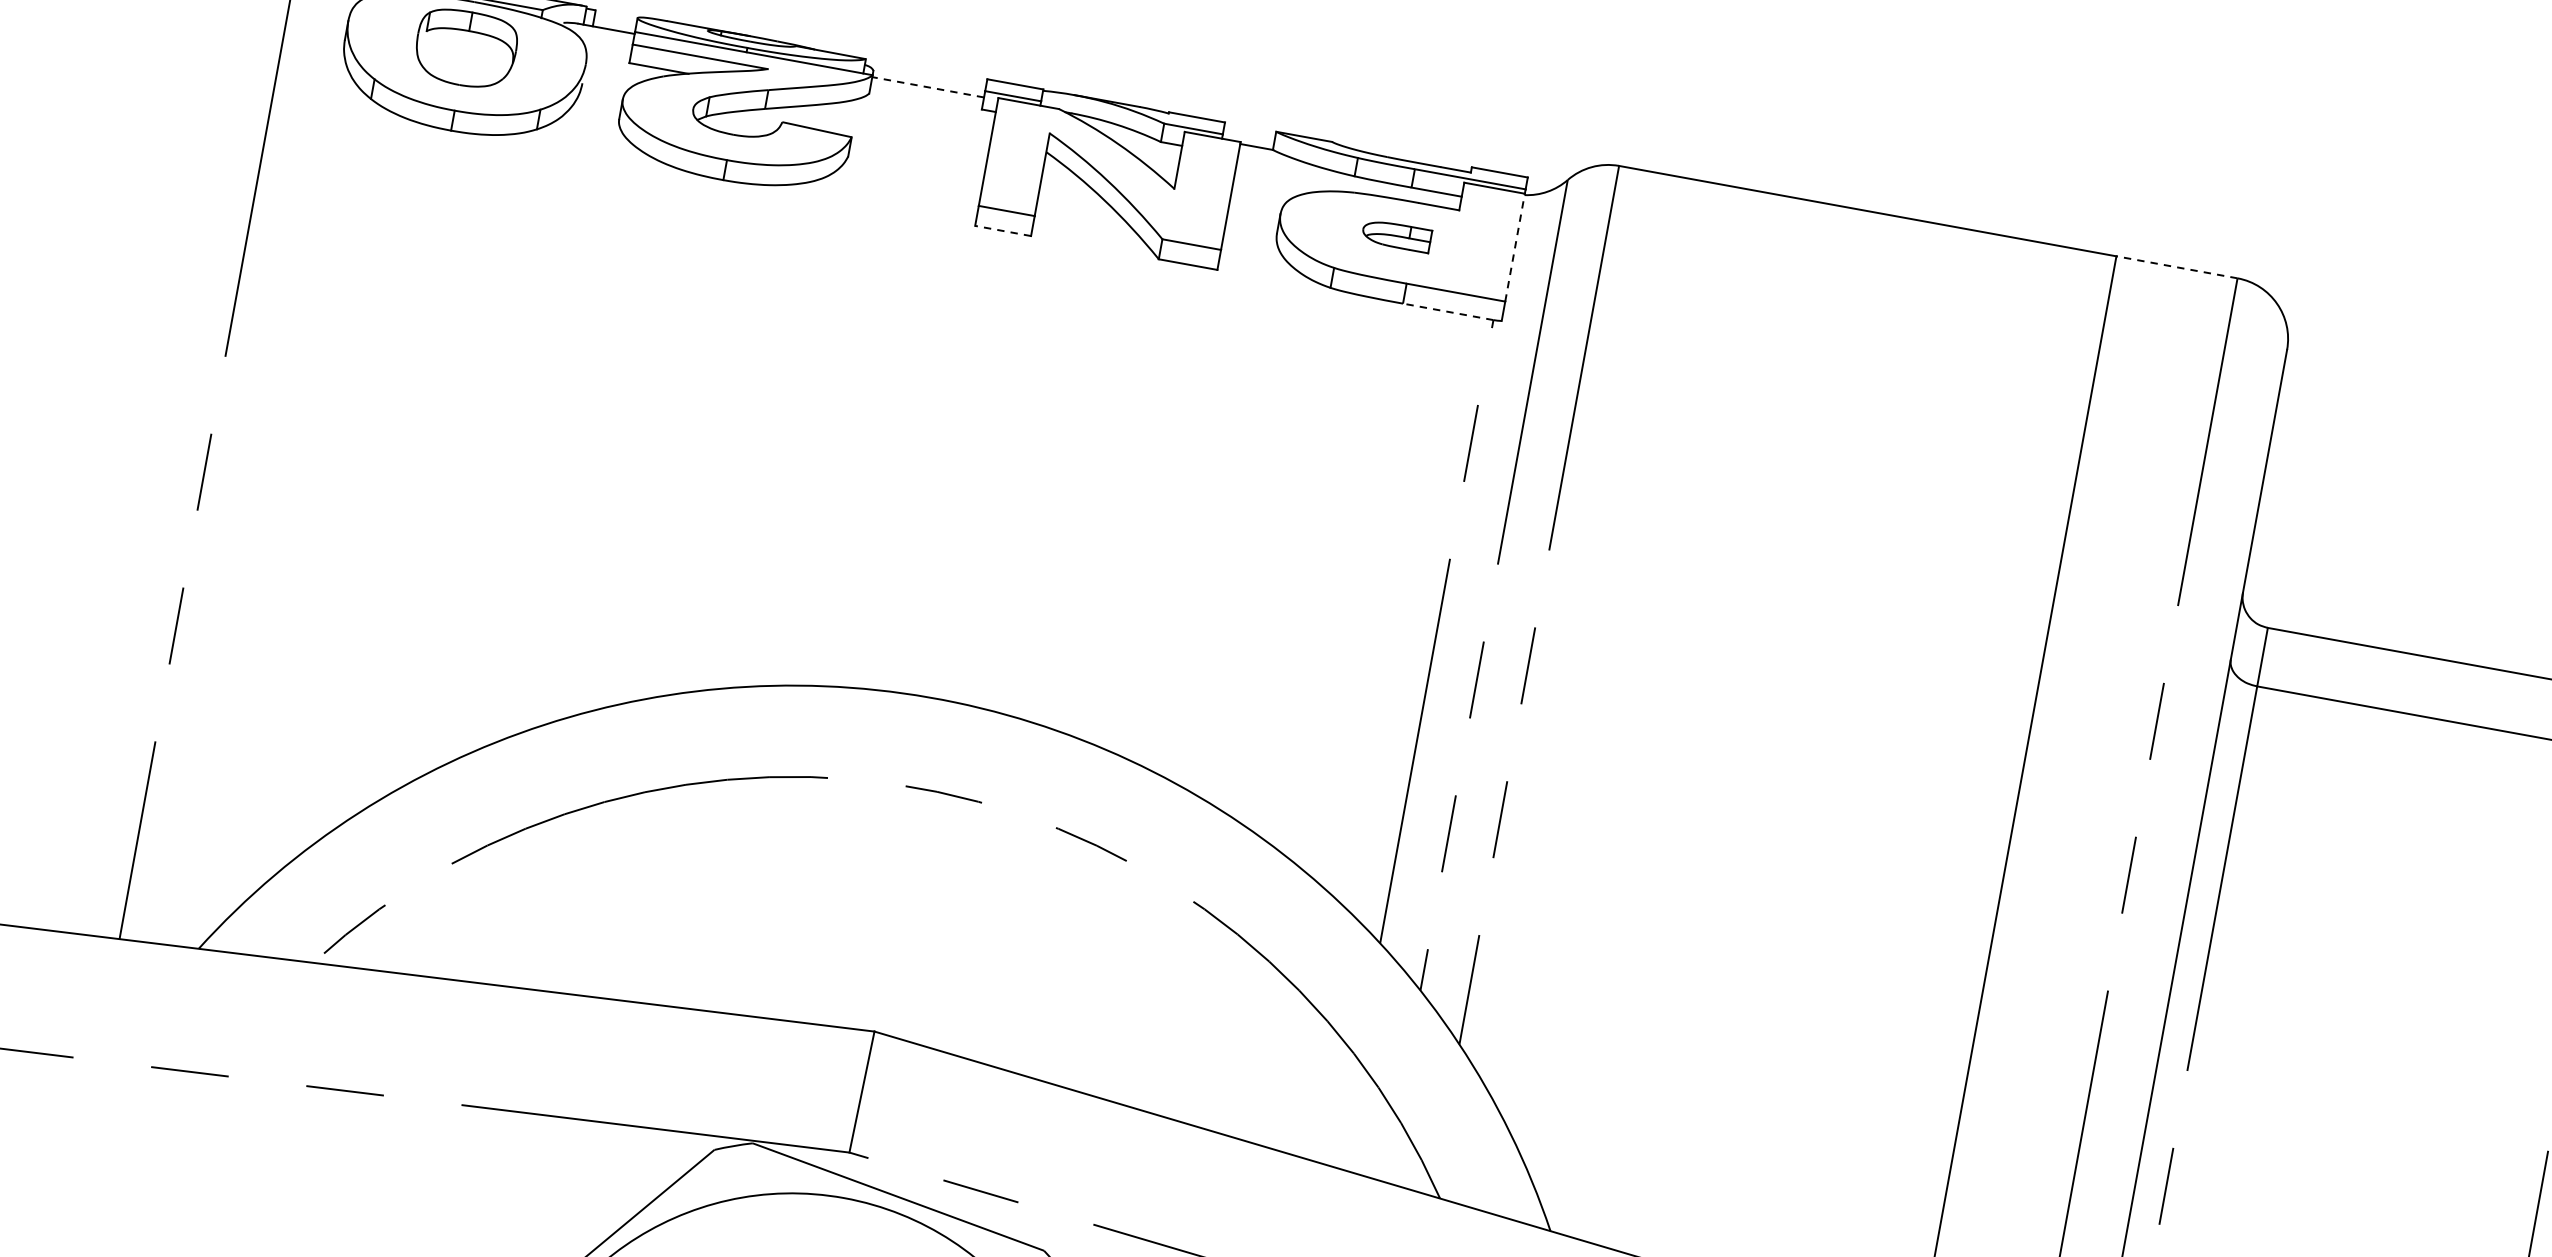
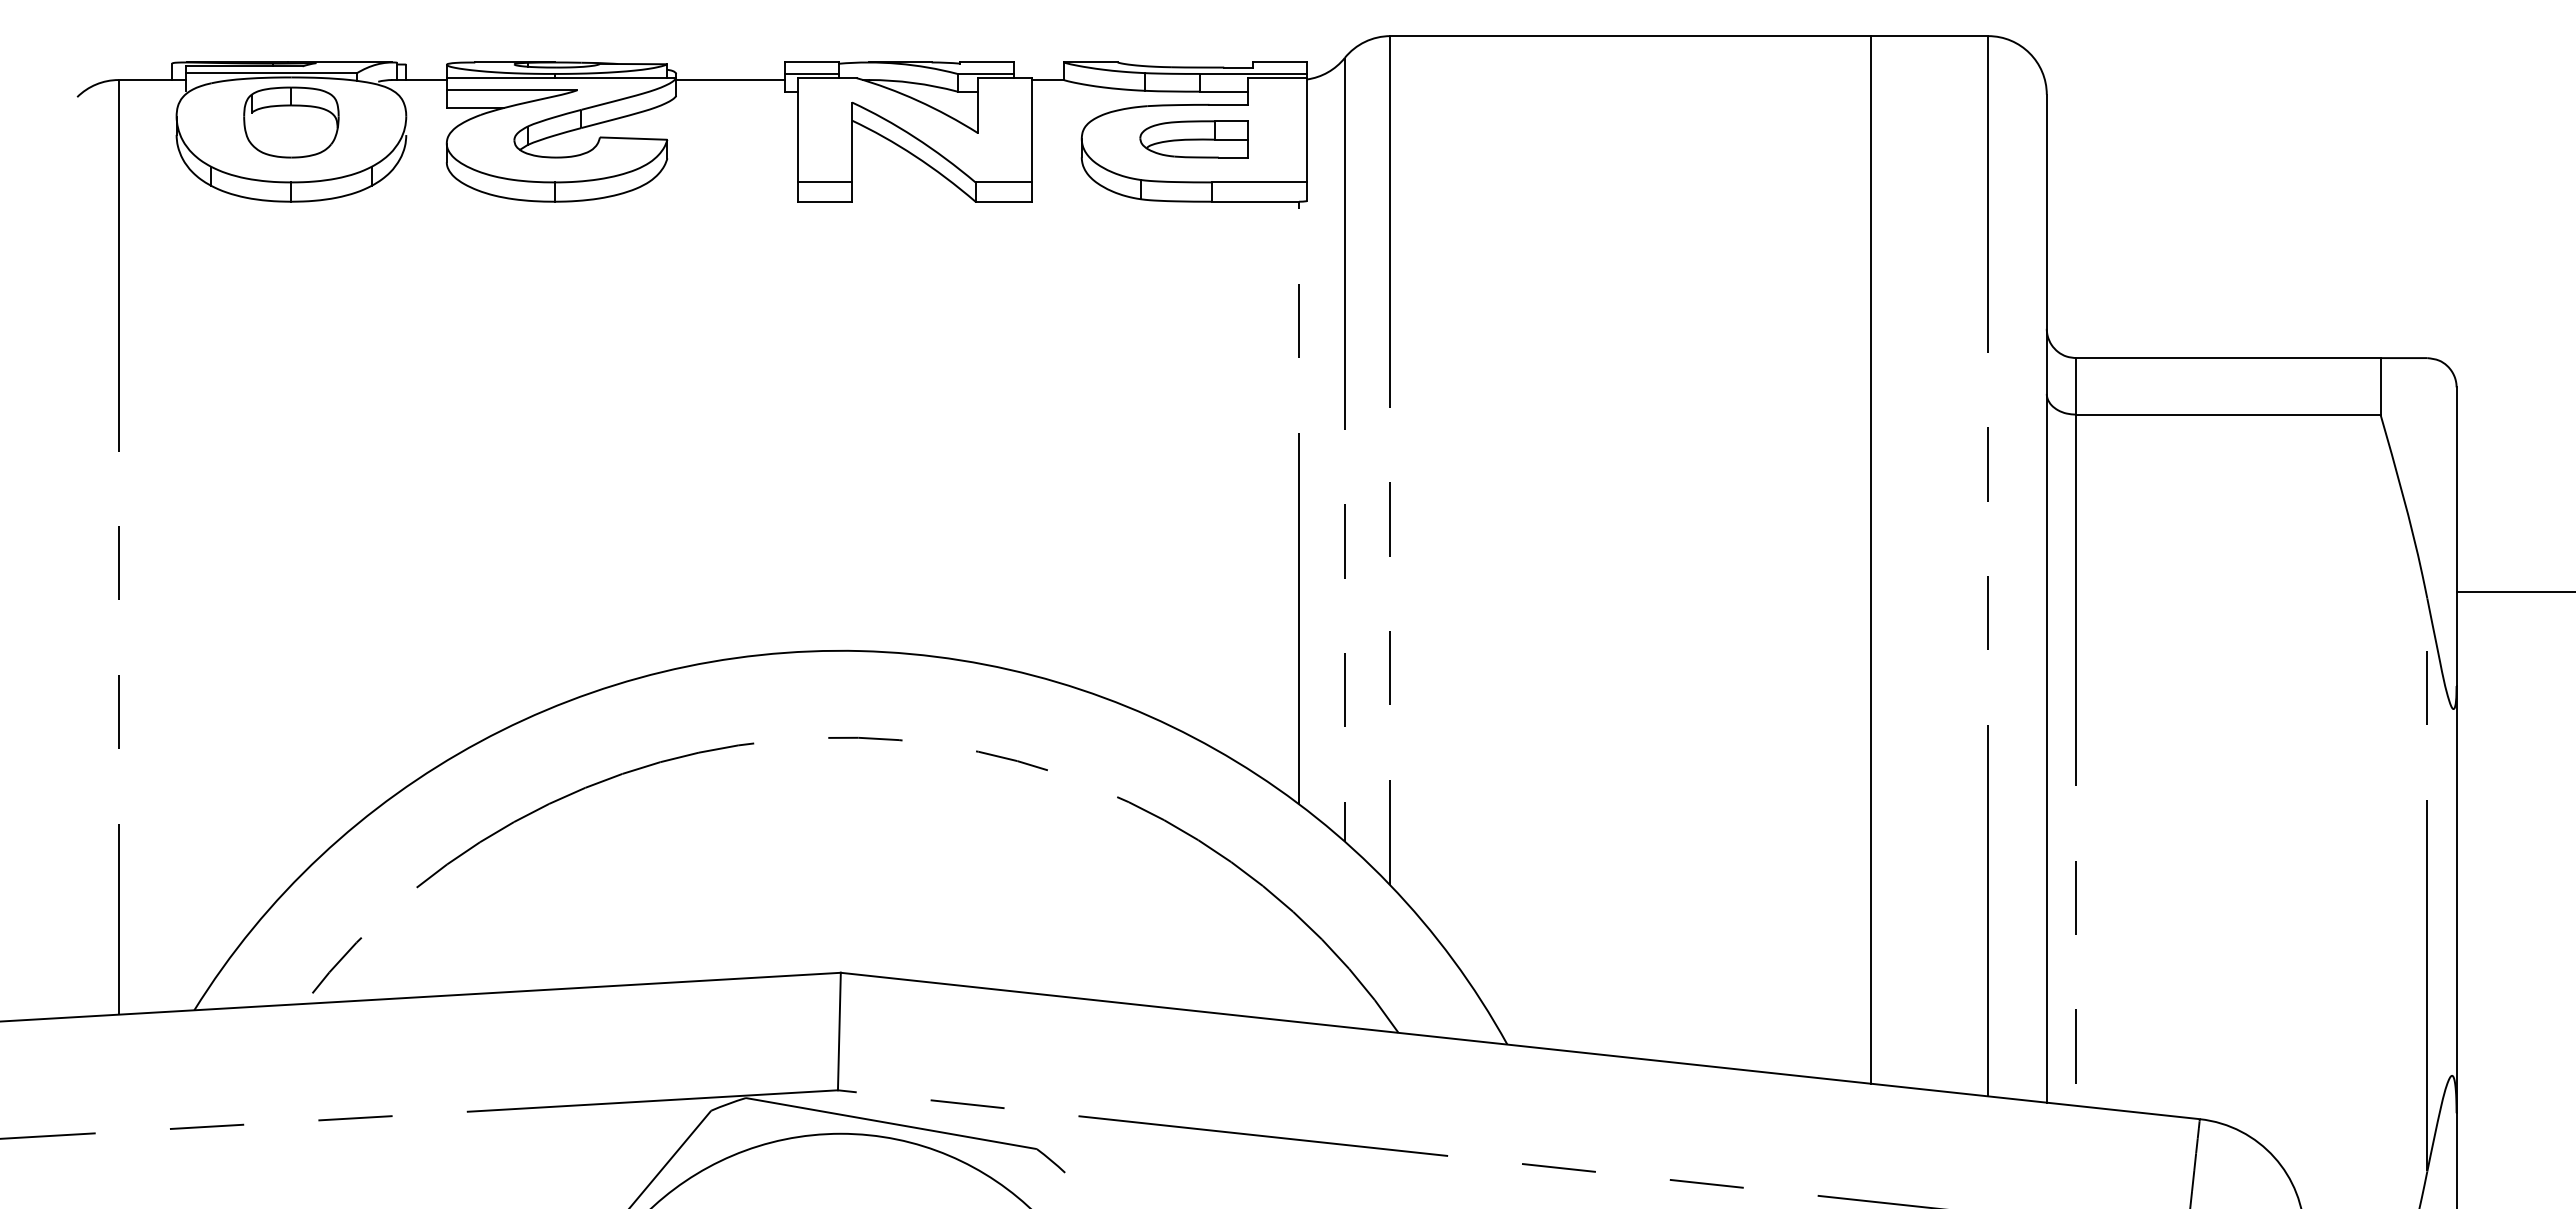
line: (927, 87) -> (729, 80), dashed -> solid
line: (1002, 230) -> (824, 201), dashed -> solid
part: (1395, 235) -> (1193, 139), size x1.67
line: (1514, 246) -> (1306, 129), dashed -> solid
line: (2176, 267) -> (1929, 36), dashed -> solid
line: (1448, 311) -> (1255, 201), dashed -> solid

